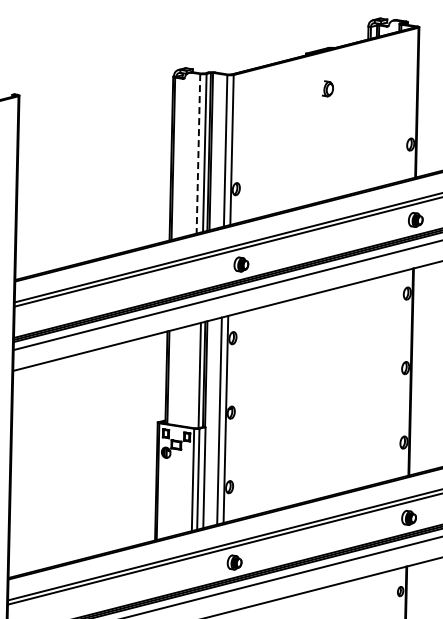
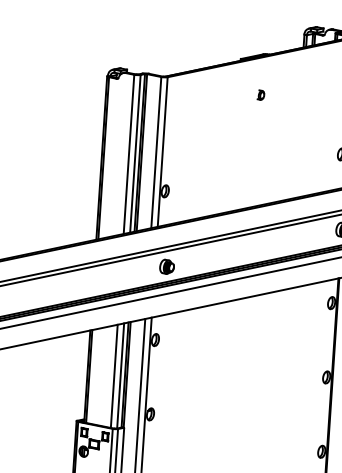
part: (327, 88) -> (260, 94), size x0.62
line: (198, 153) -> (129, 154), dashed -> solid
line: (193, 375) -> (114, 375), added

